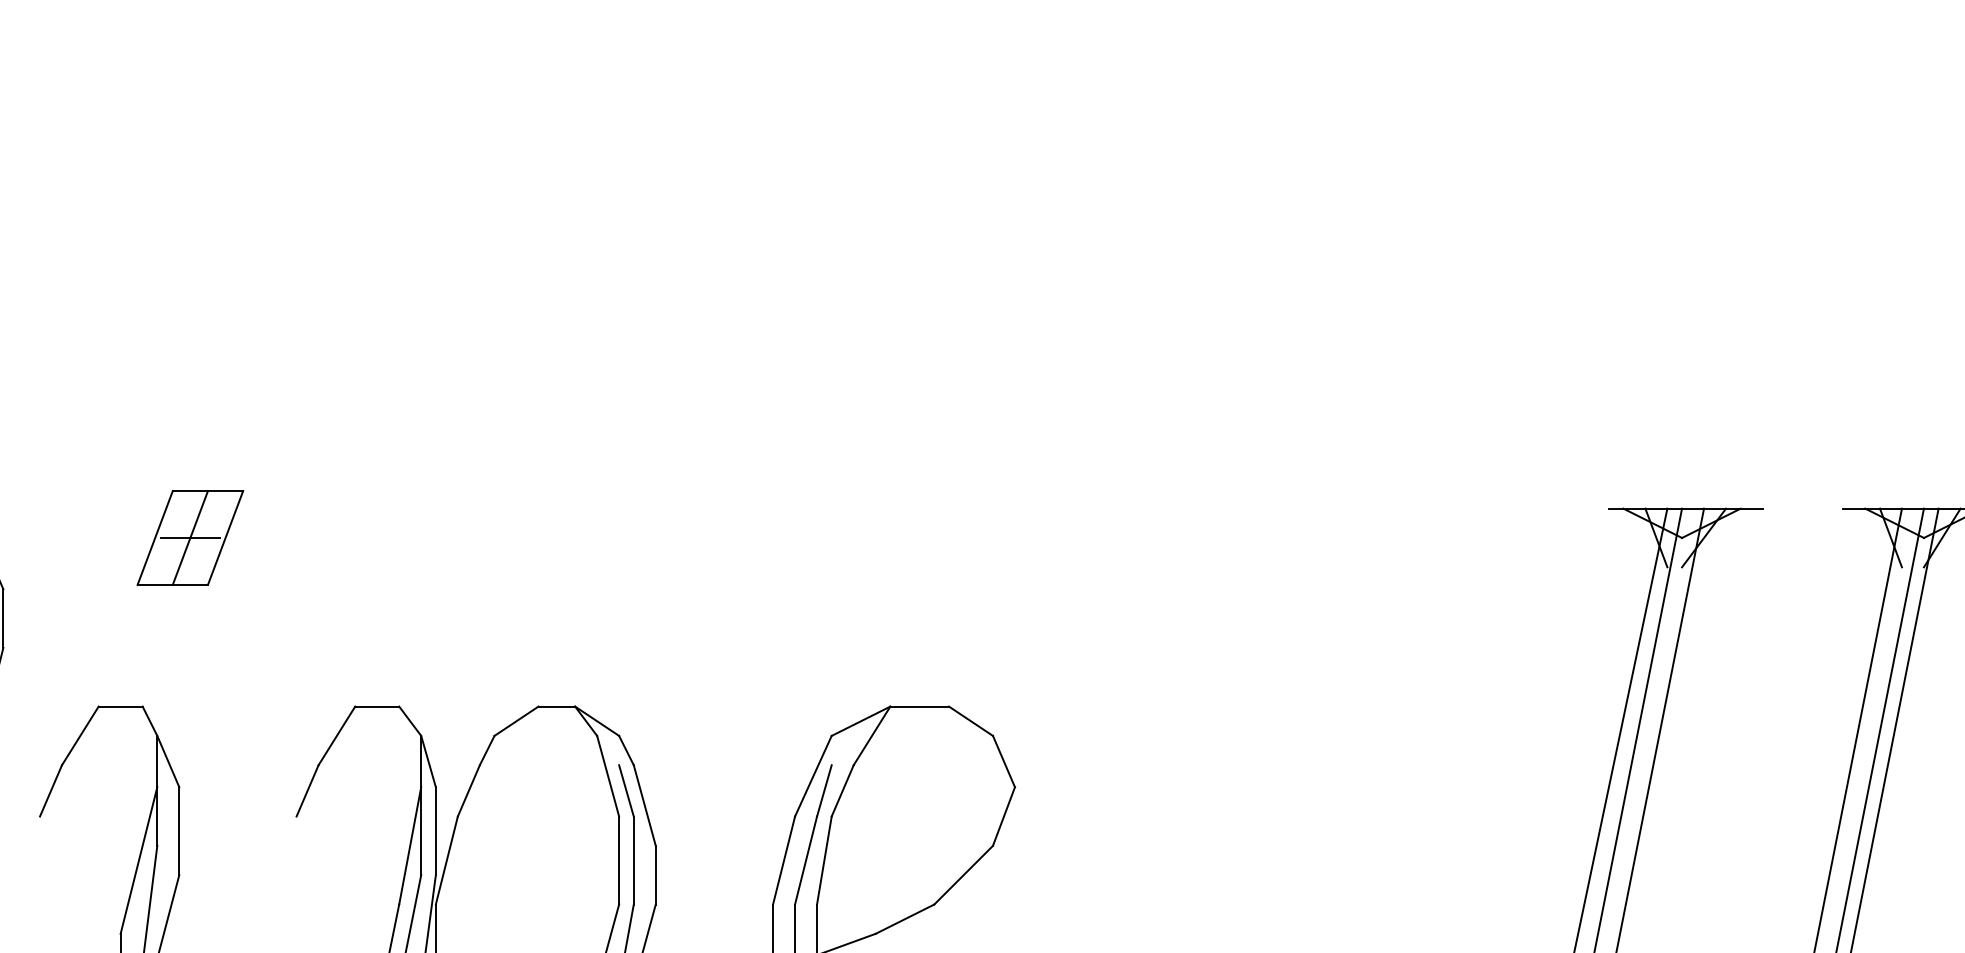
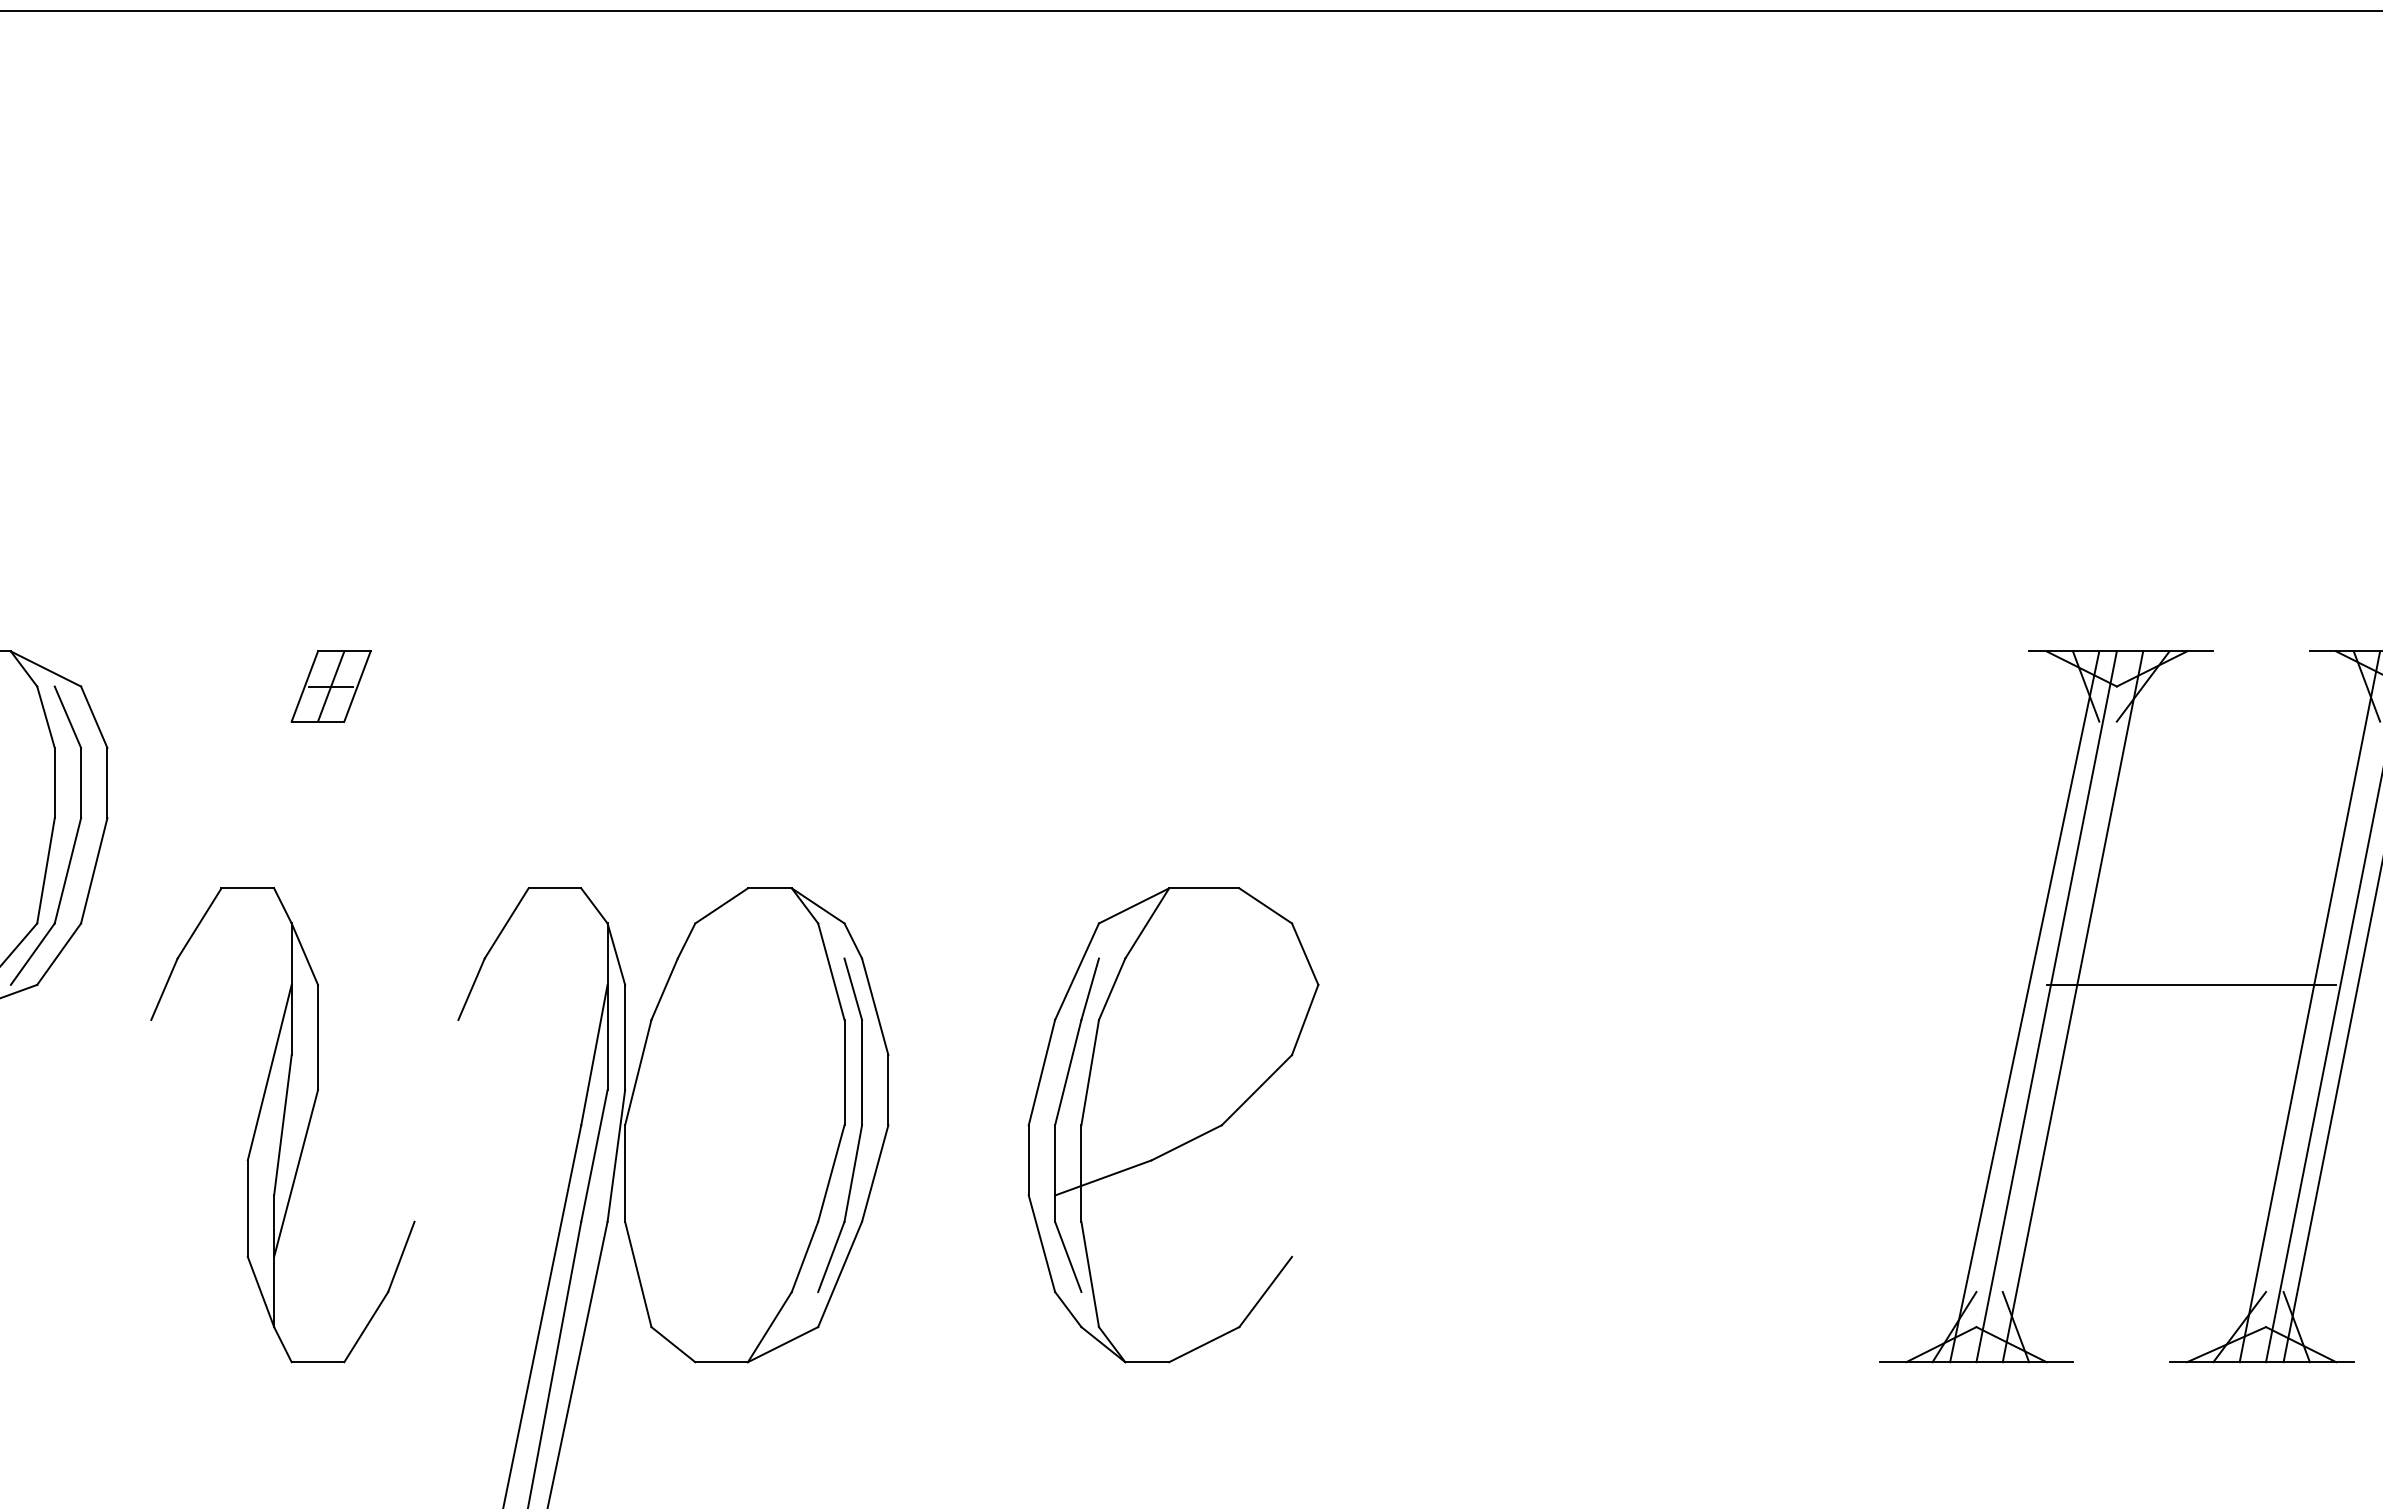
part: (189, 537) -> (330, 686), size x0.62
line: (1744, 786) -> (2191, 984), added

